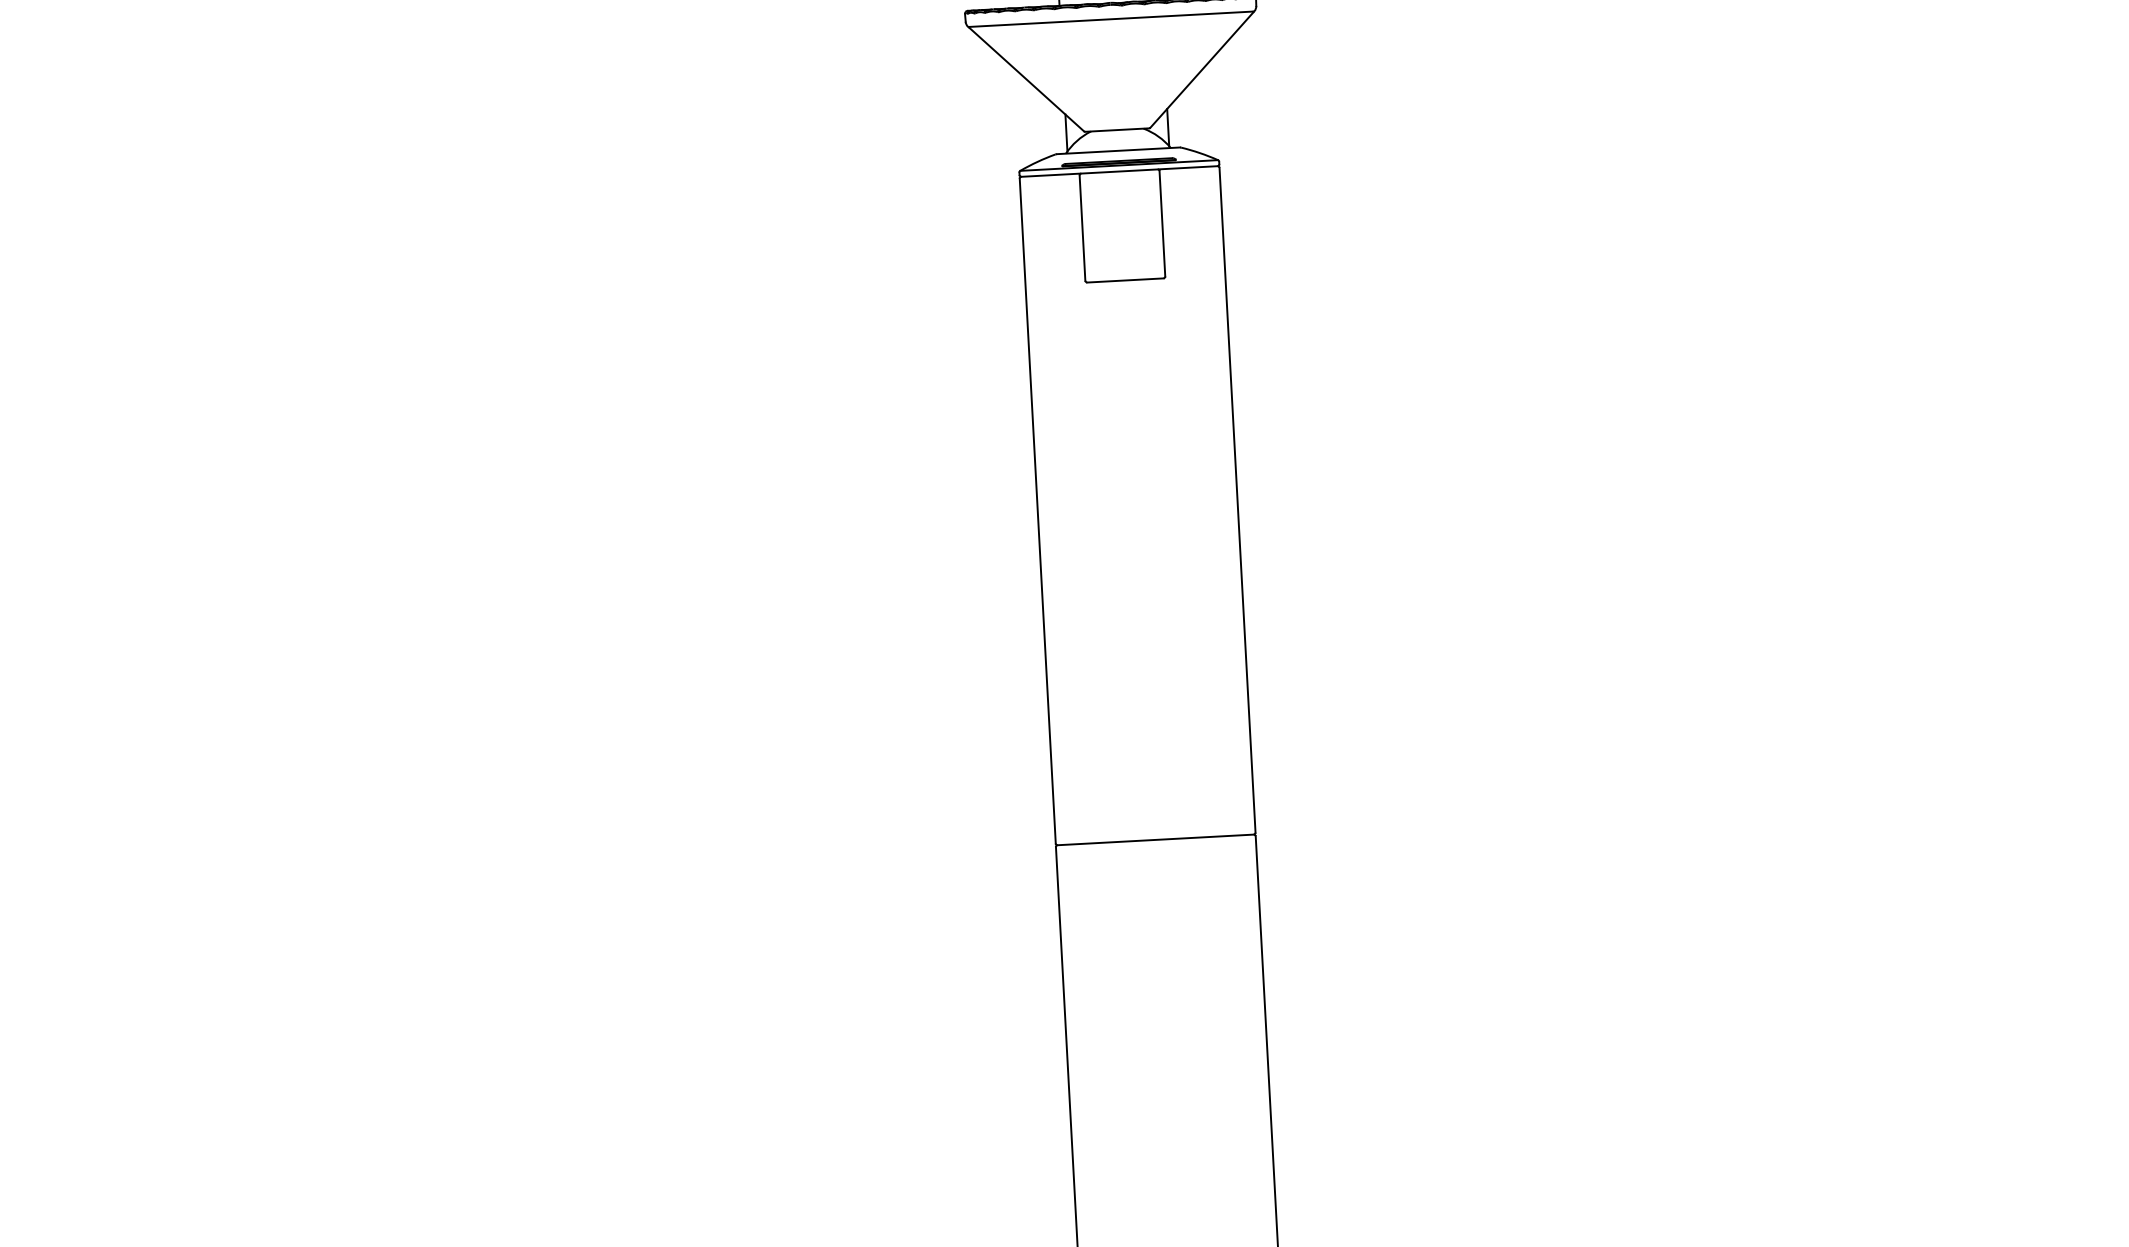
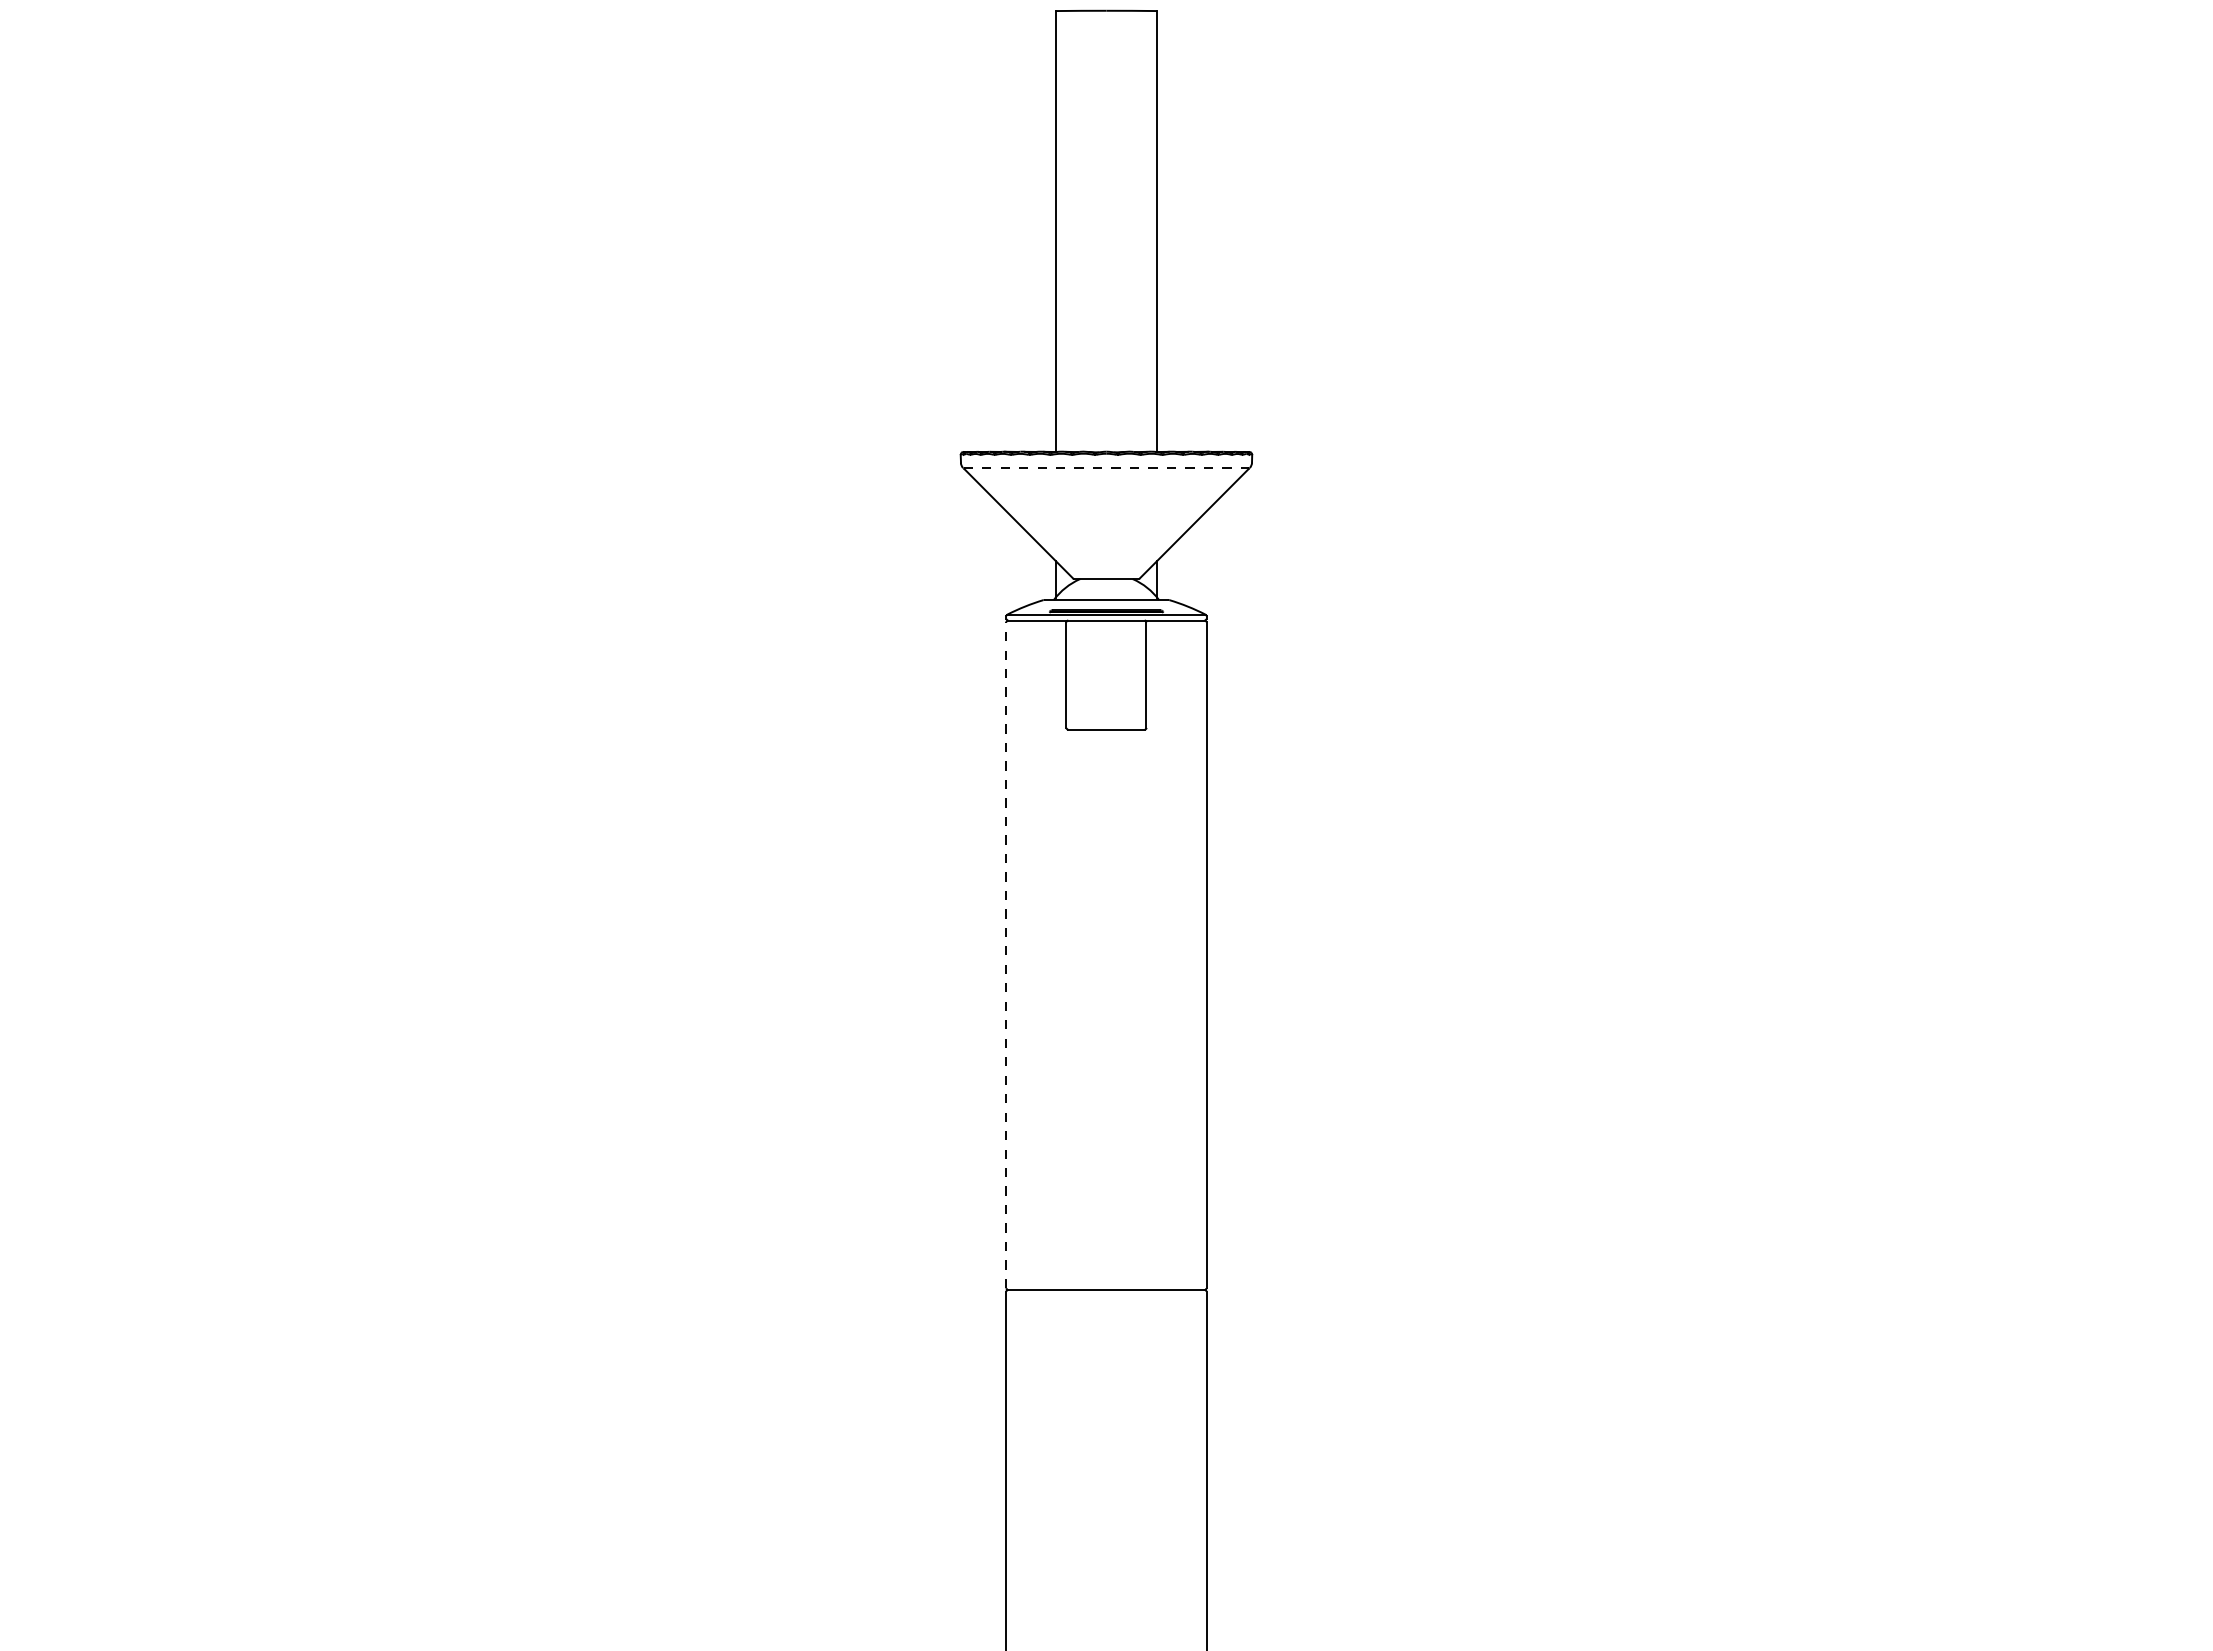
line: (1111, 19) -> (1106, 468), solid -> dashed
line: (1037, 511) -> (1006, 955), solid -> dashed

